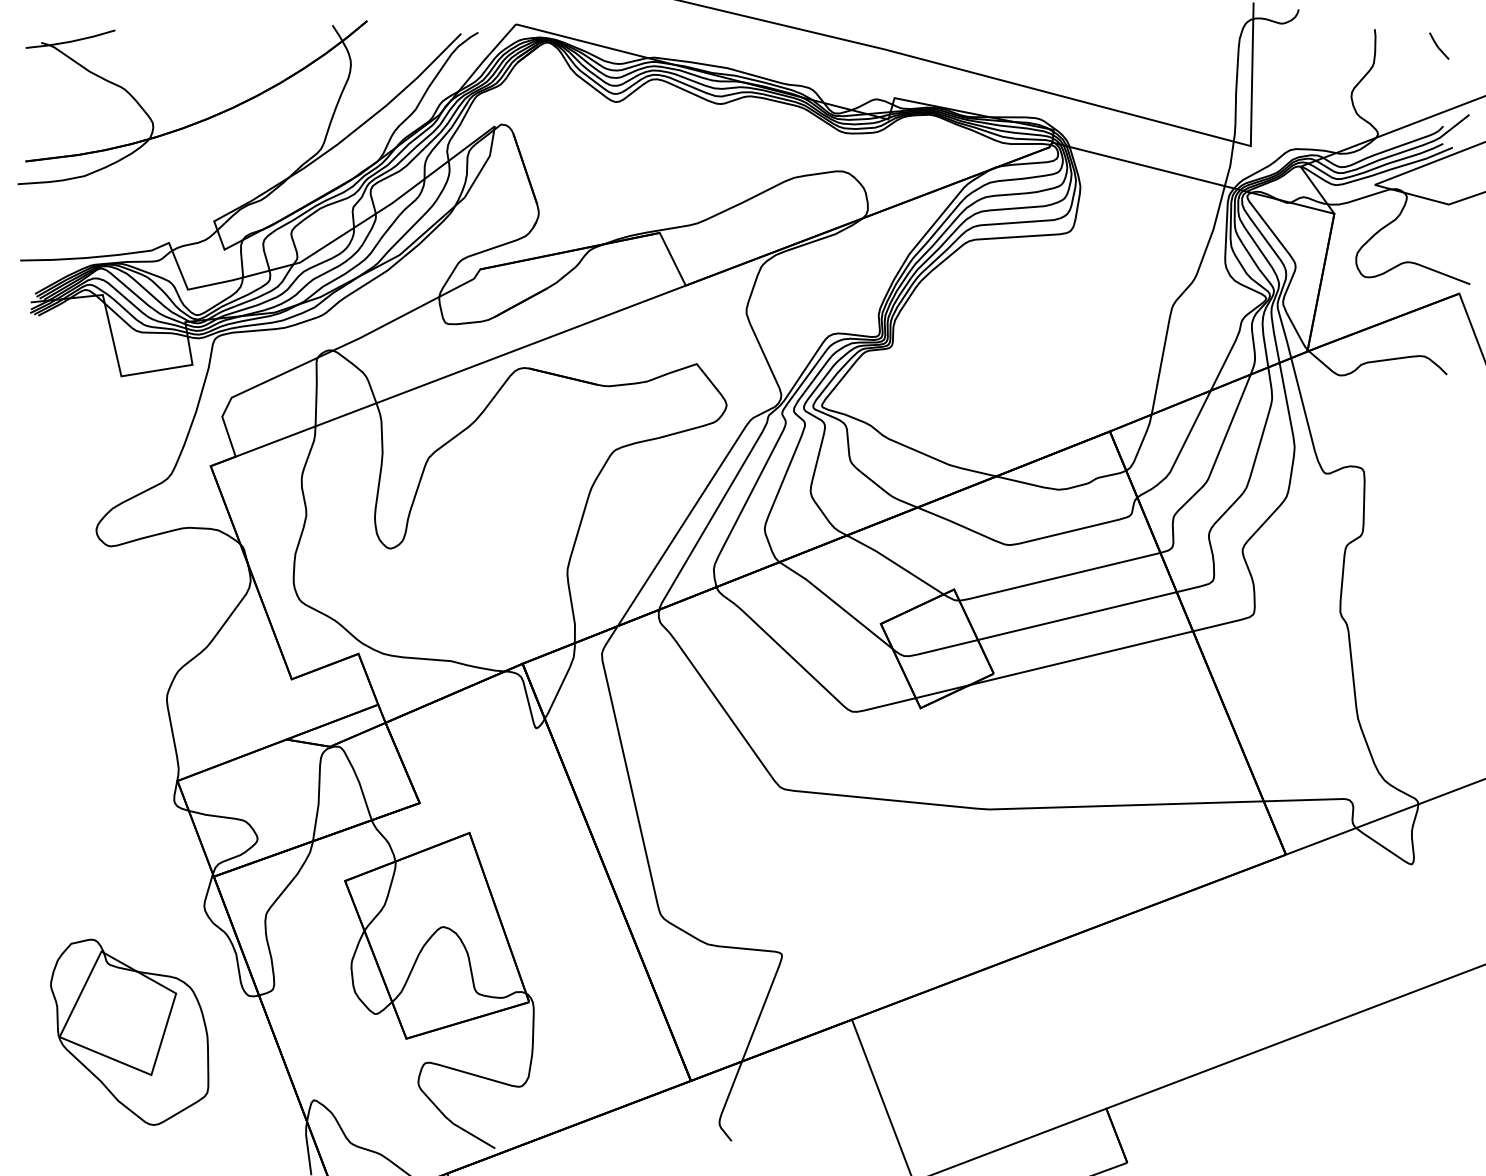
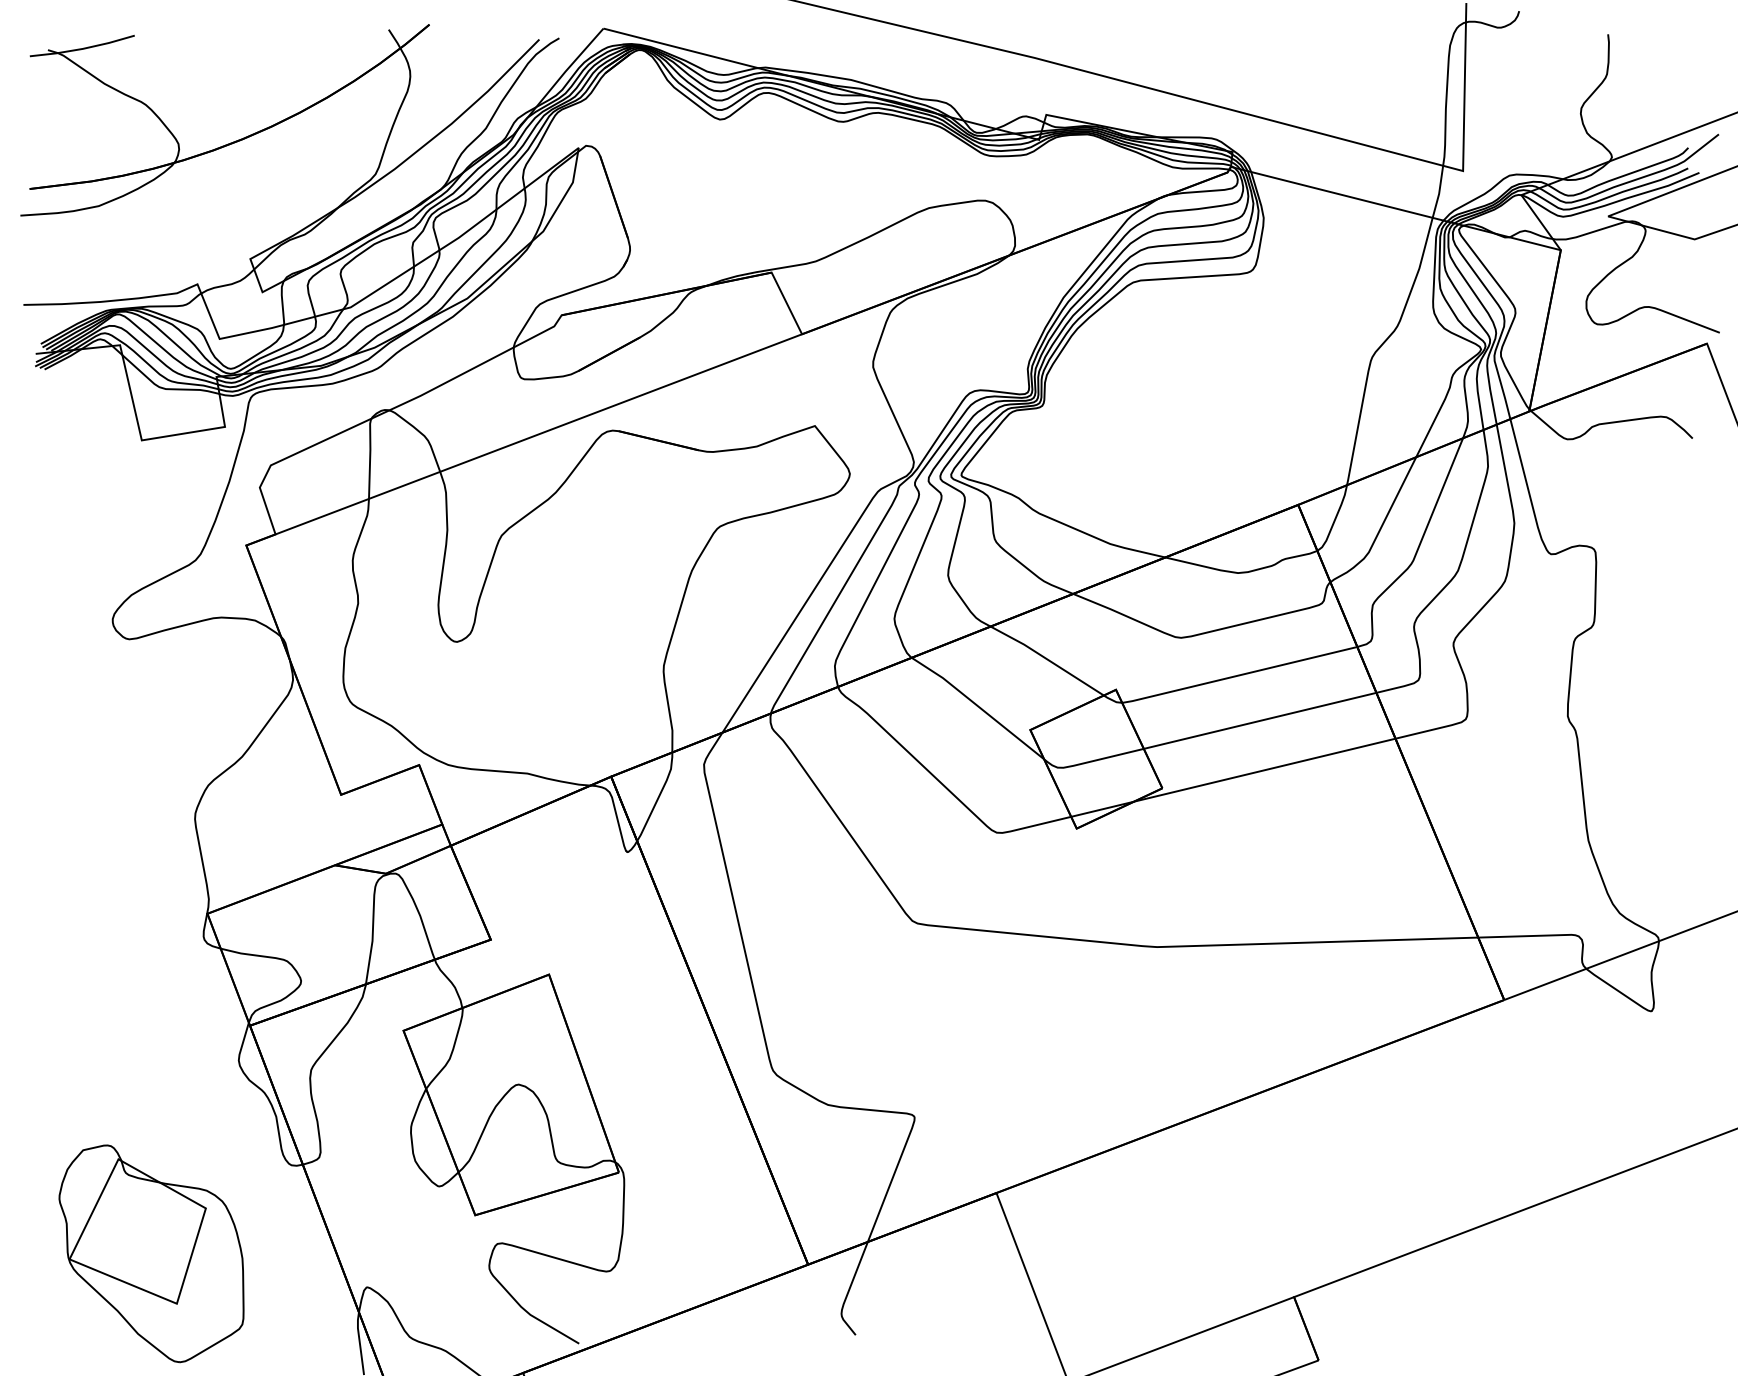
line: (1438, 46) -> (1682, 54), removed
part: (129, 1032) -> (151, 1253), moved

